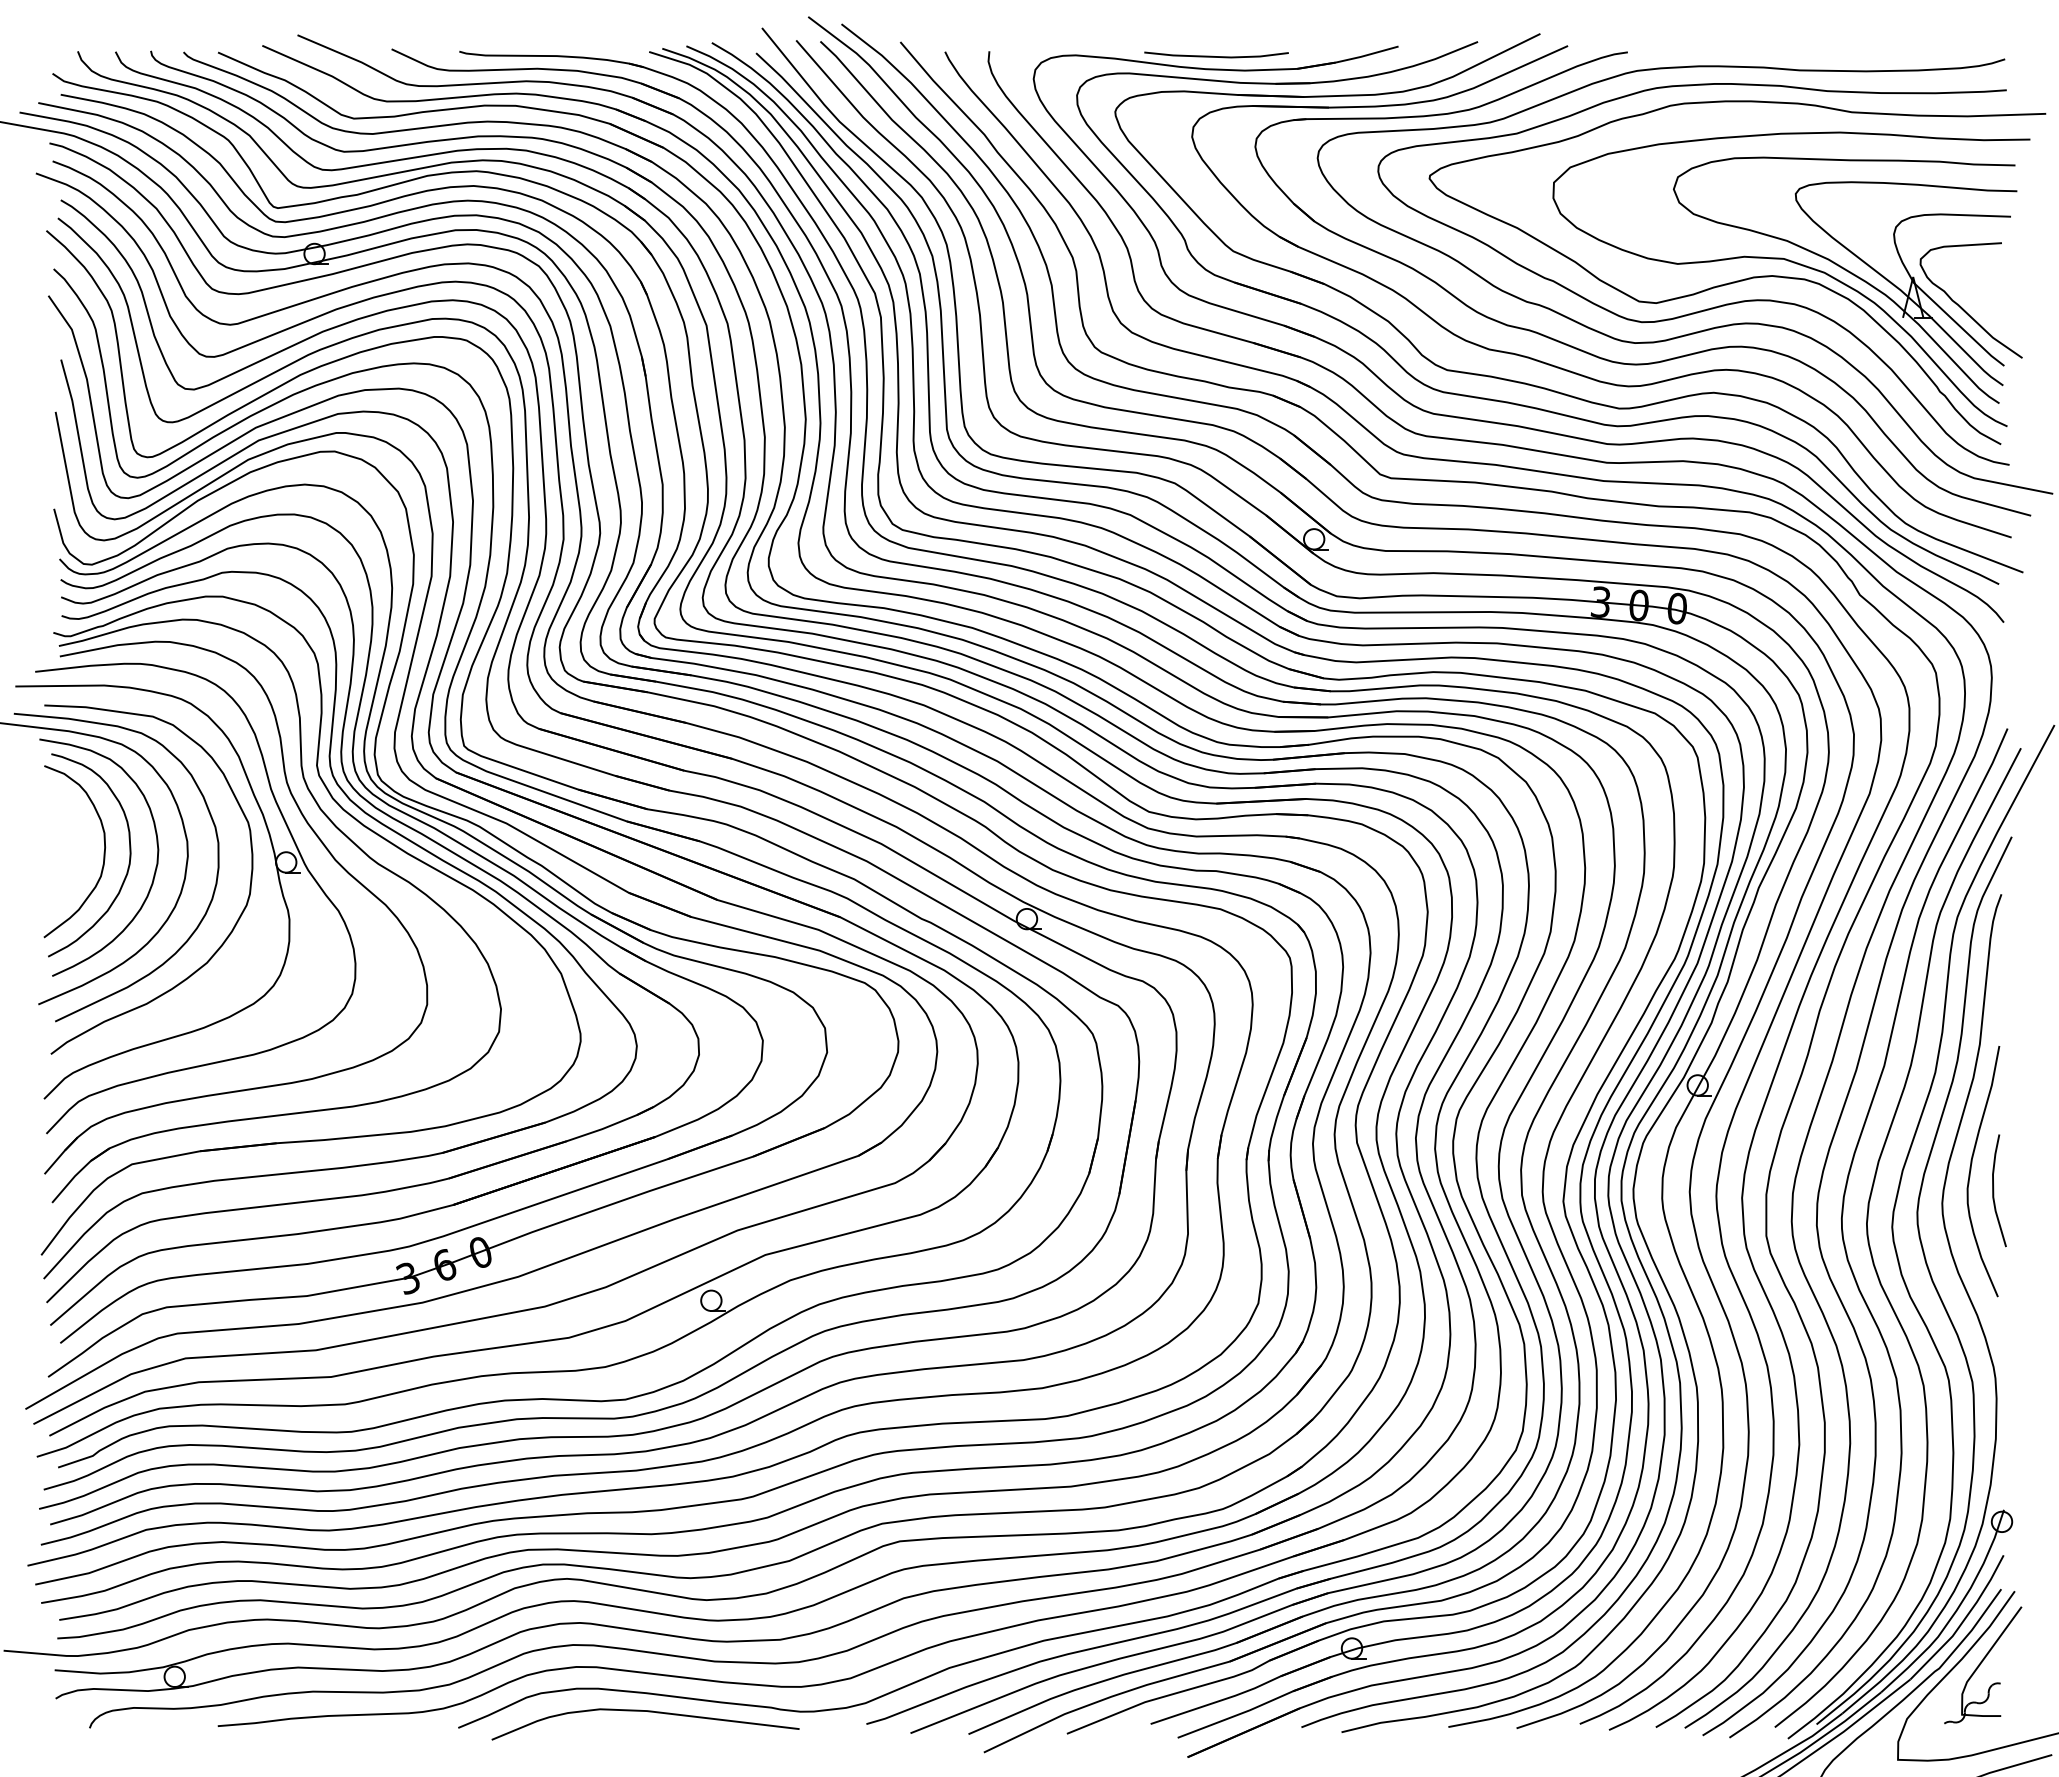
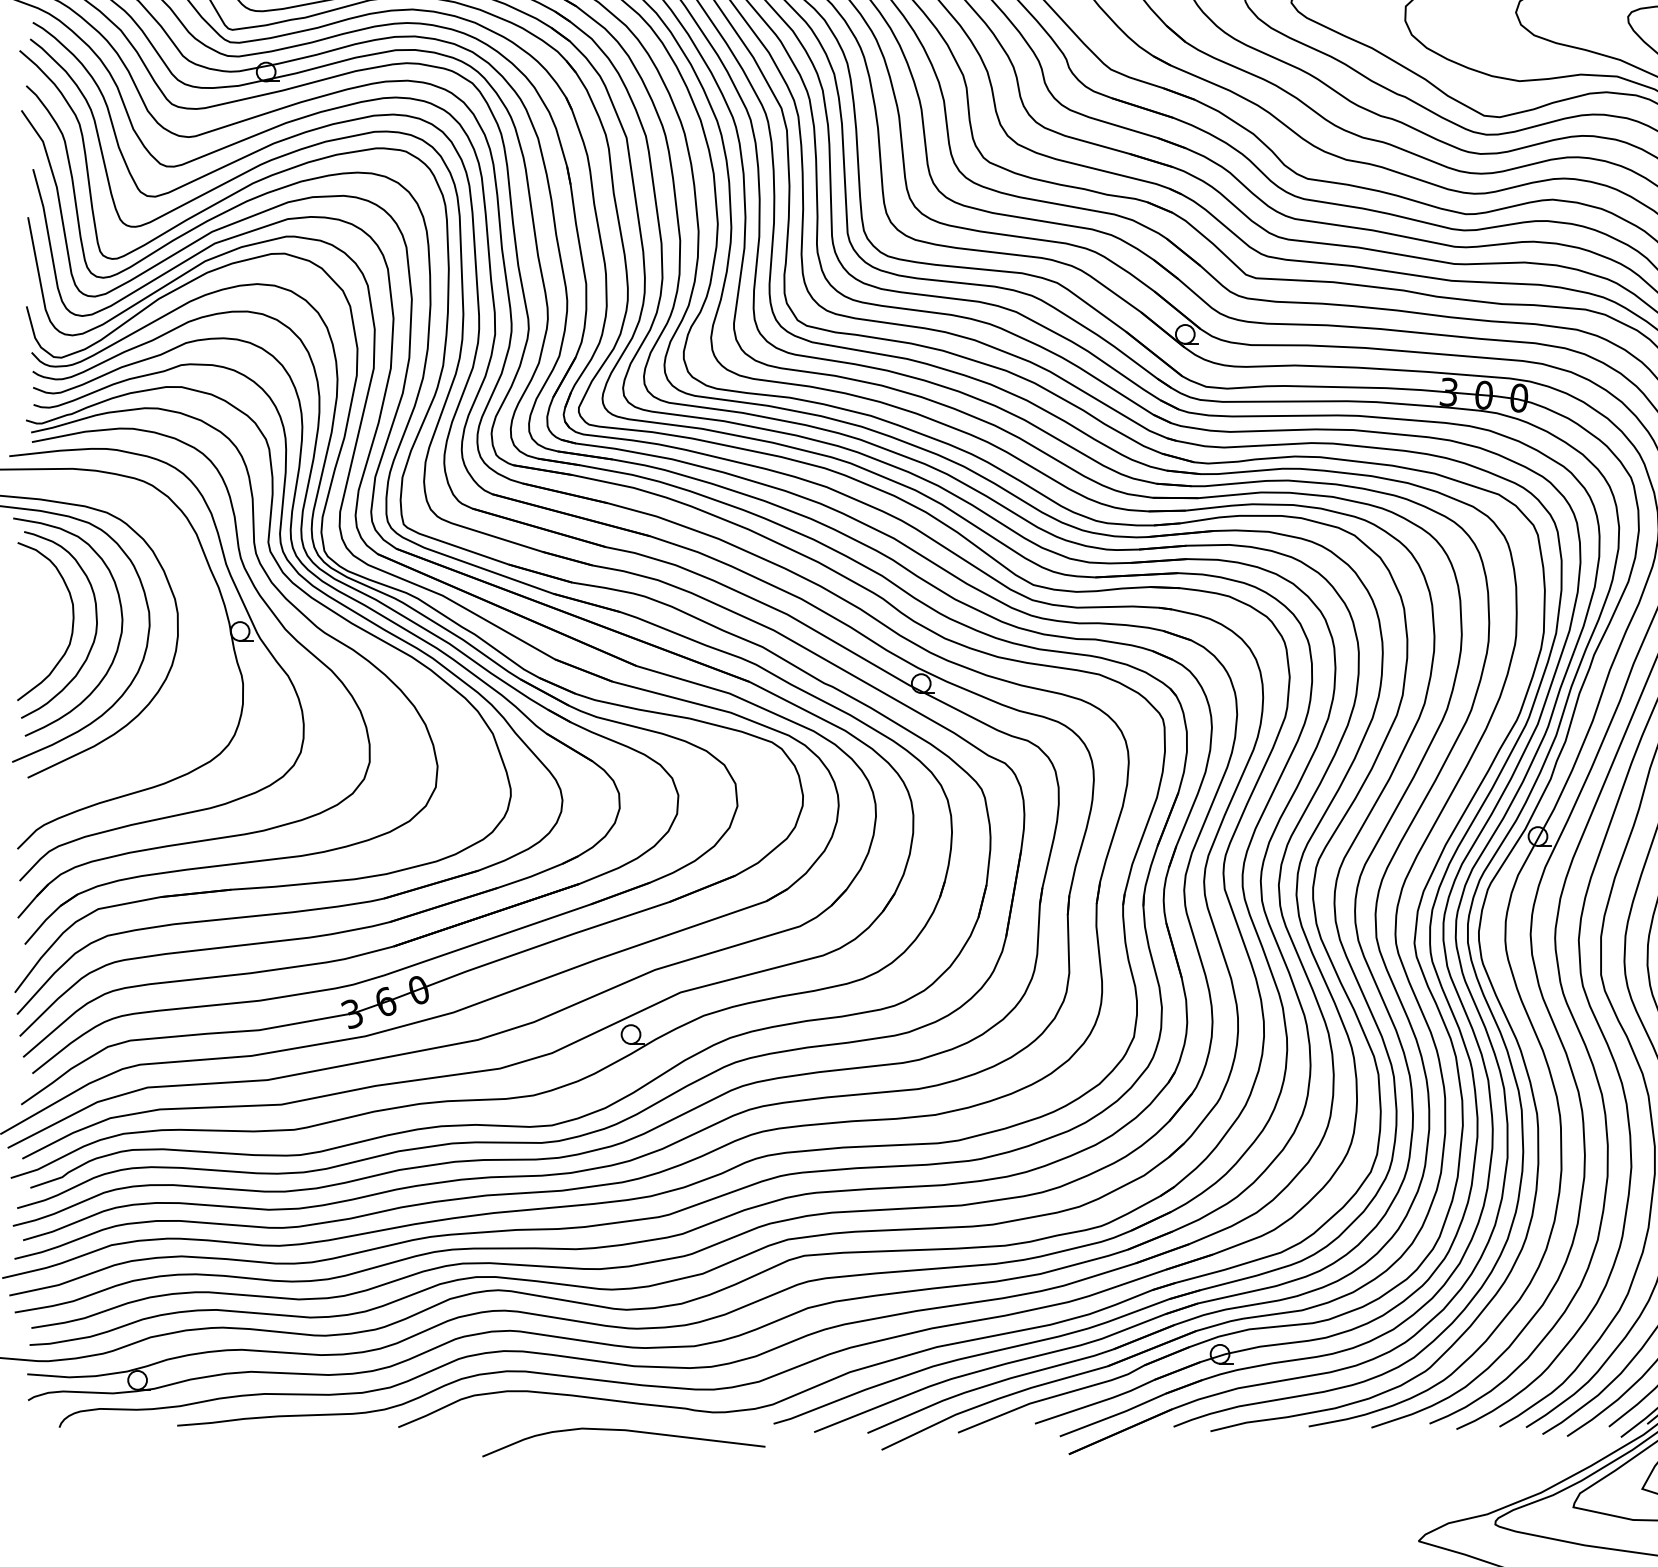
curve: (225, 938) -> (184, 701), removed
curve: (648, 1712) -> (626, 1431), moved

